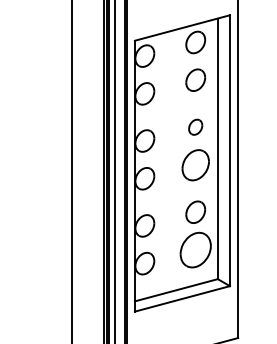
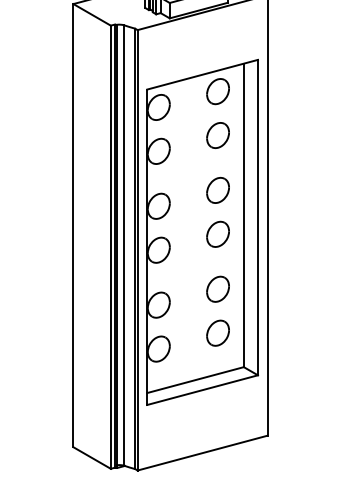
part: (195, 126) -> (217, 189), size x1.43
part: (195, 164) -> (217, 233), size x0.71
part: (195, 249) -> (217, 332), size x0.62

